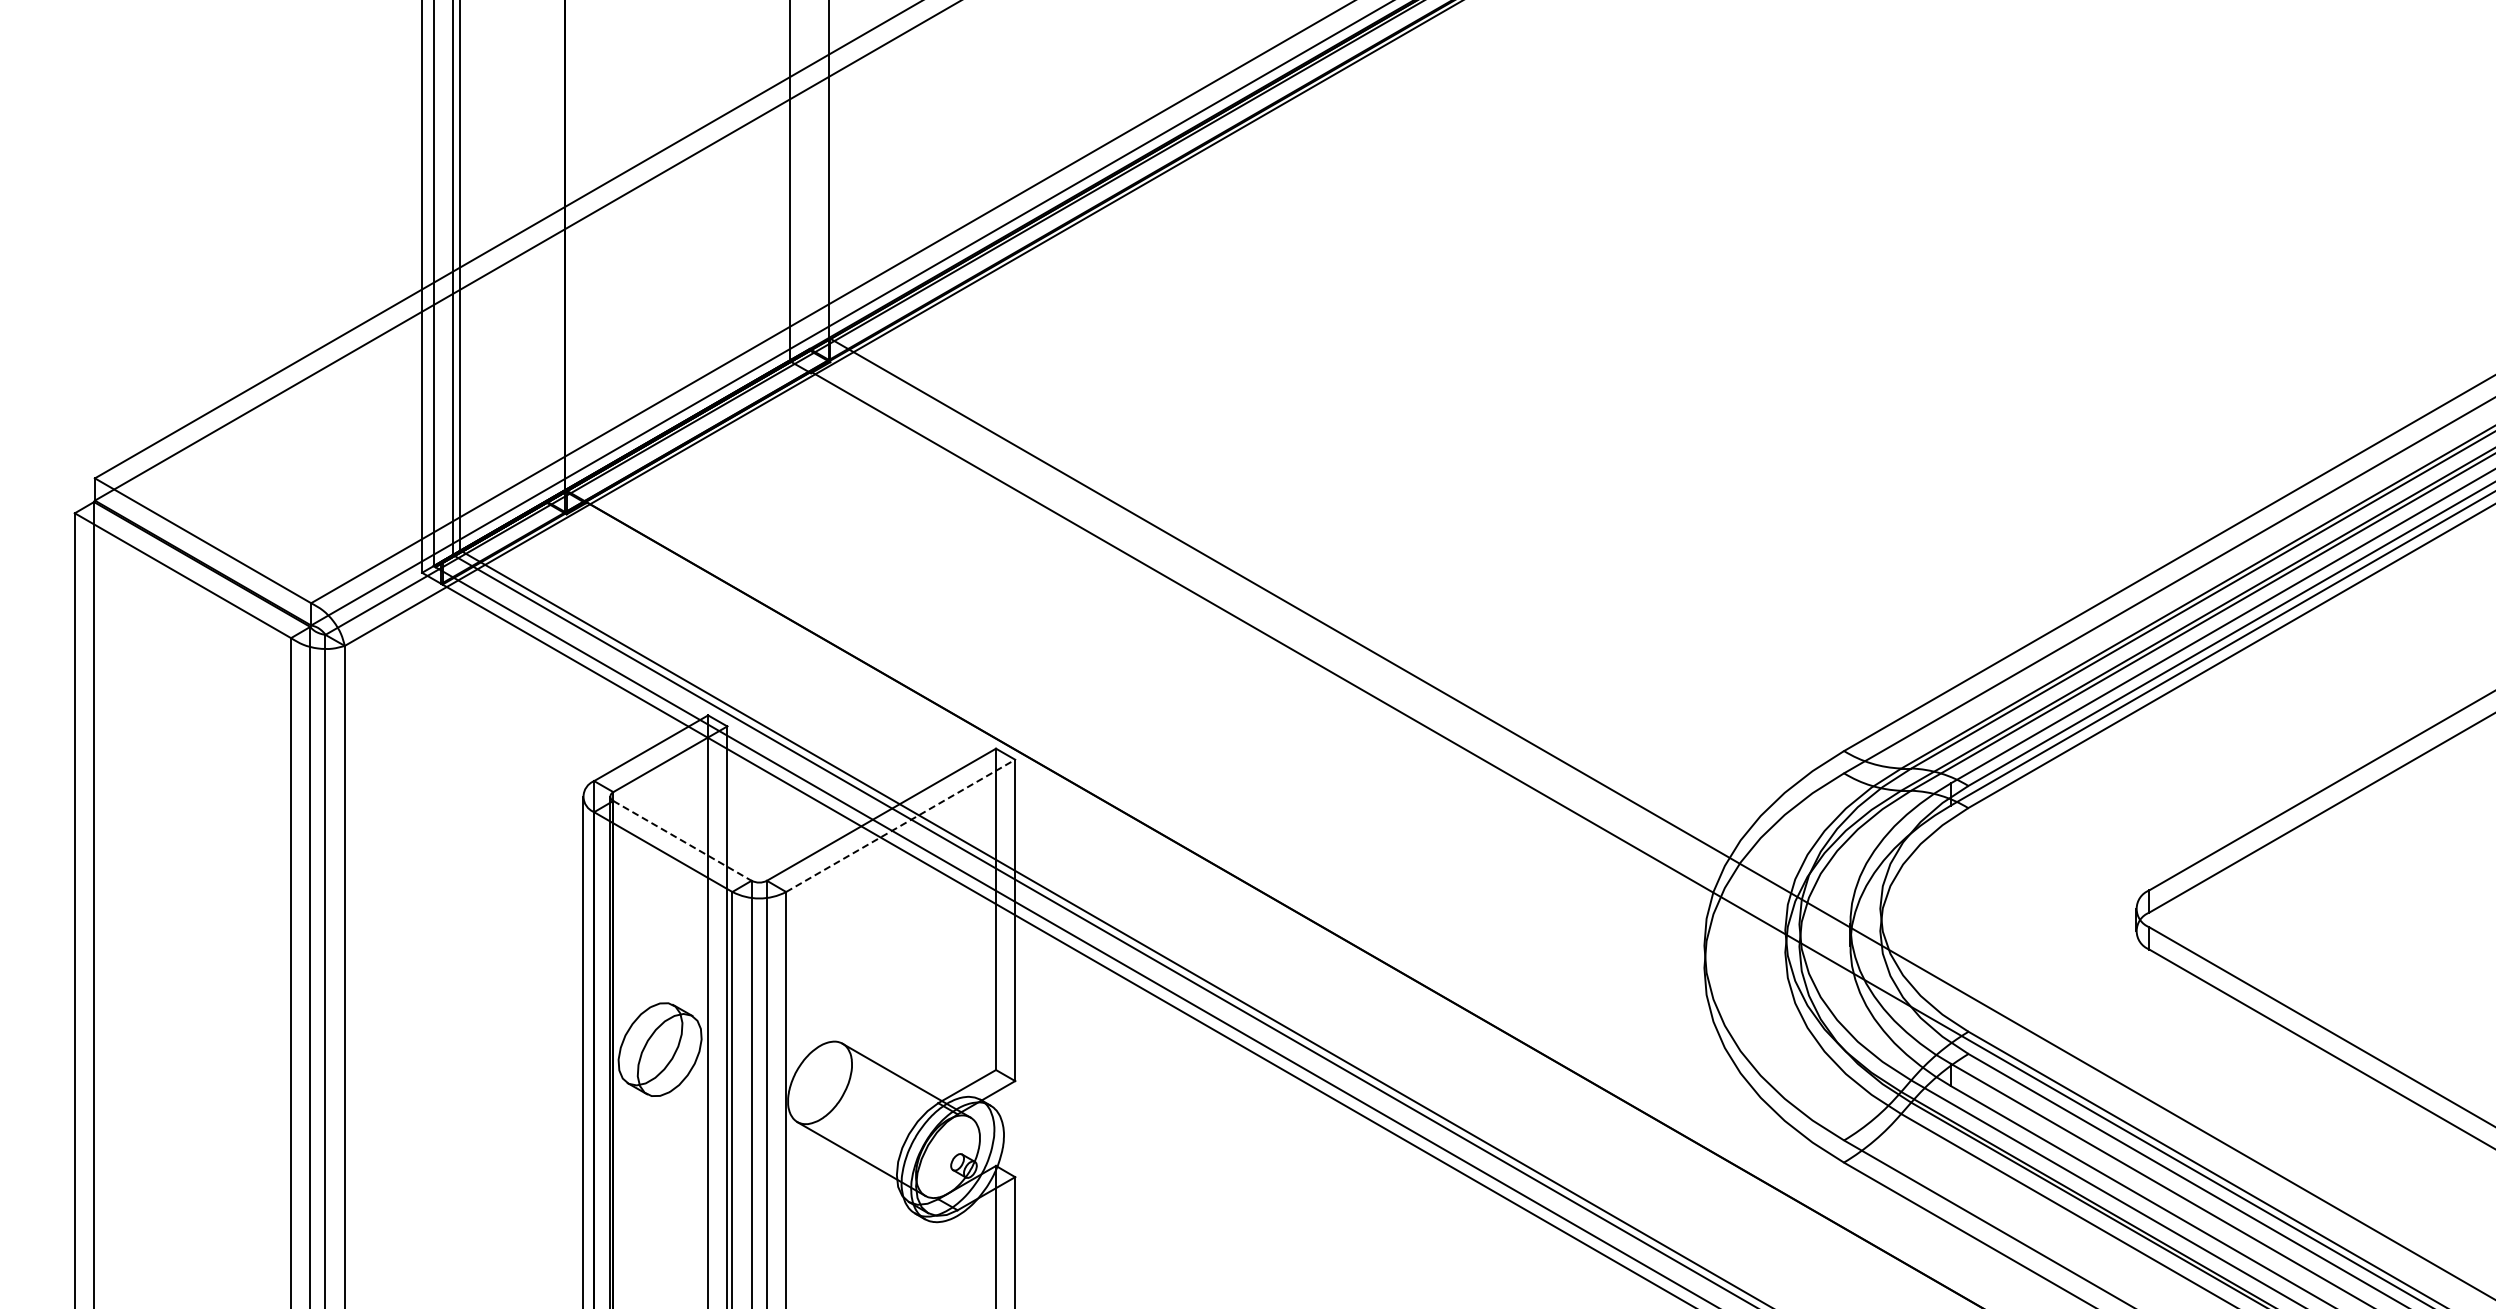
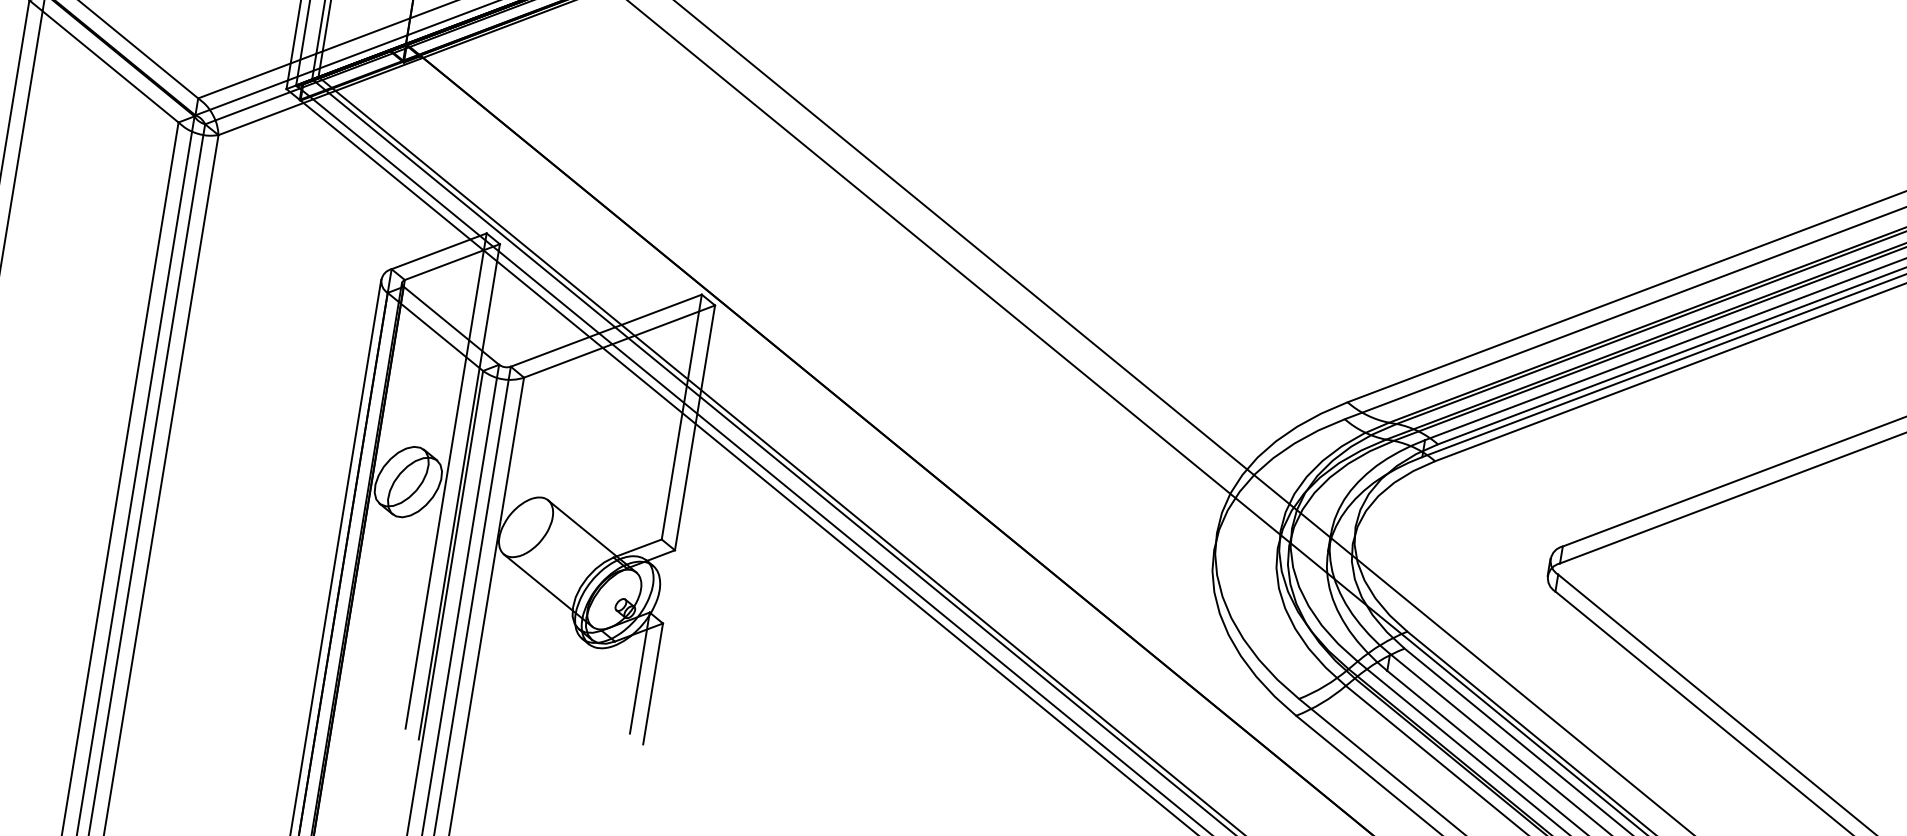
line: (901, 825) -> (620, 341), dashed -> solid
line: (682, 840) -> (451, 325), dashed -> solid

